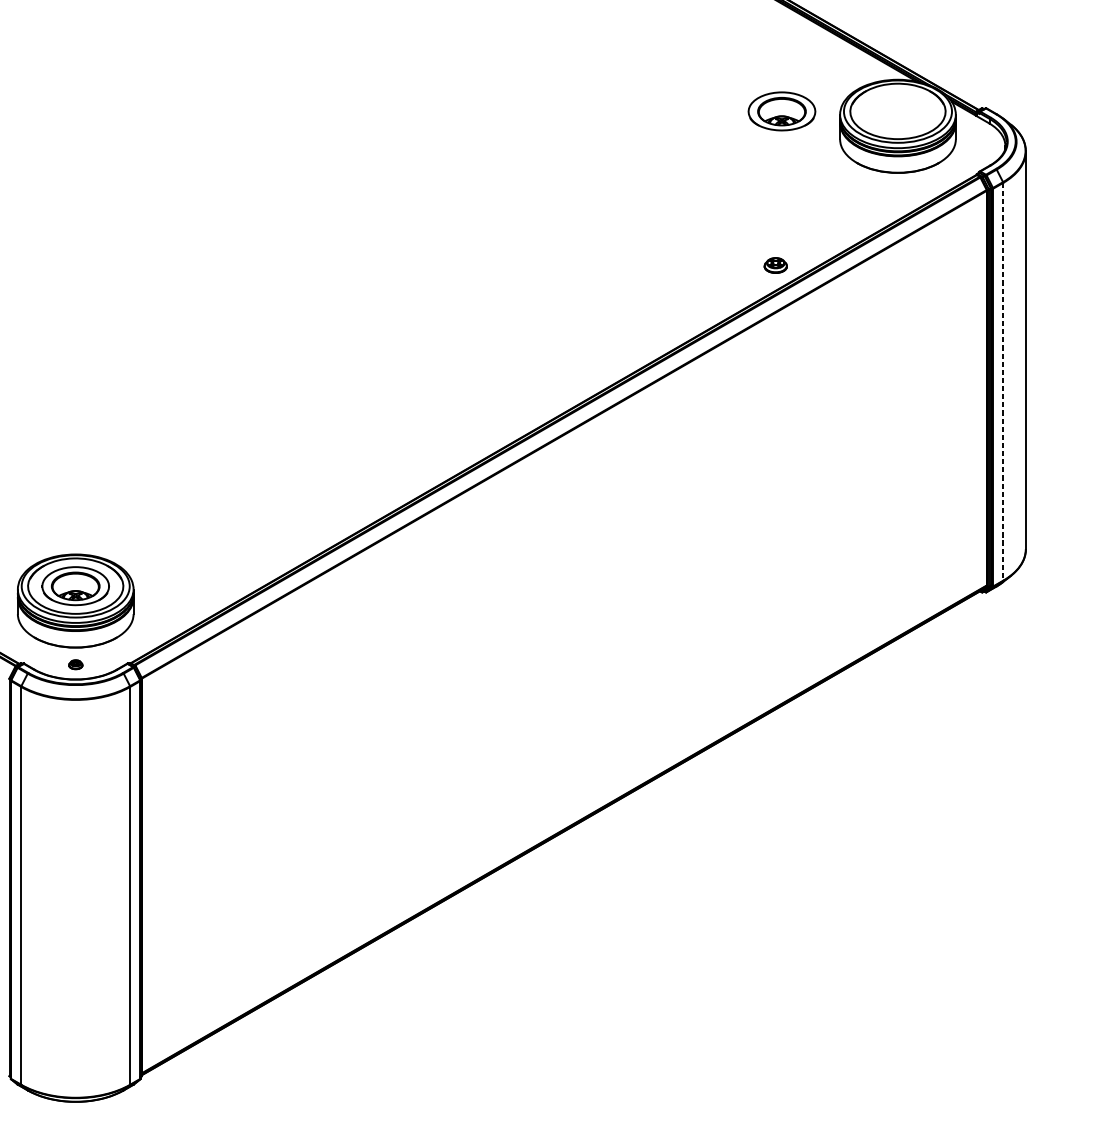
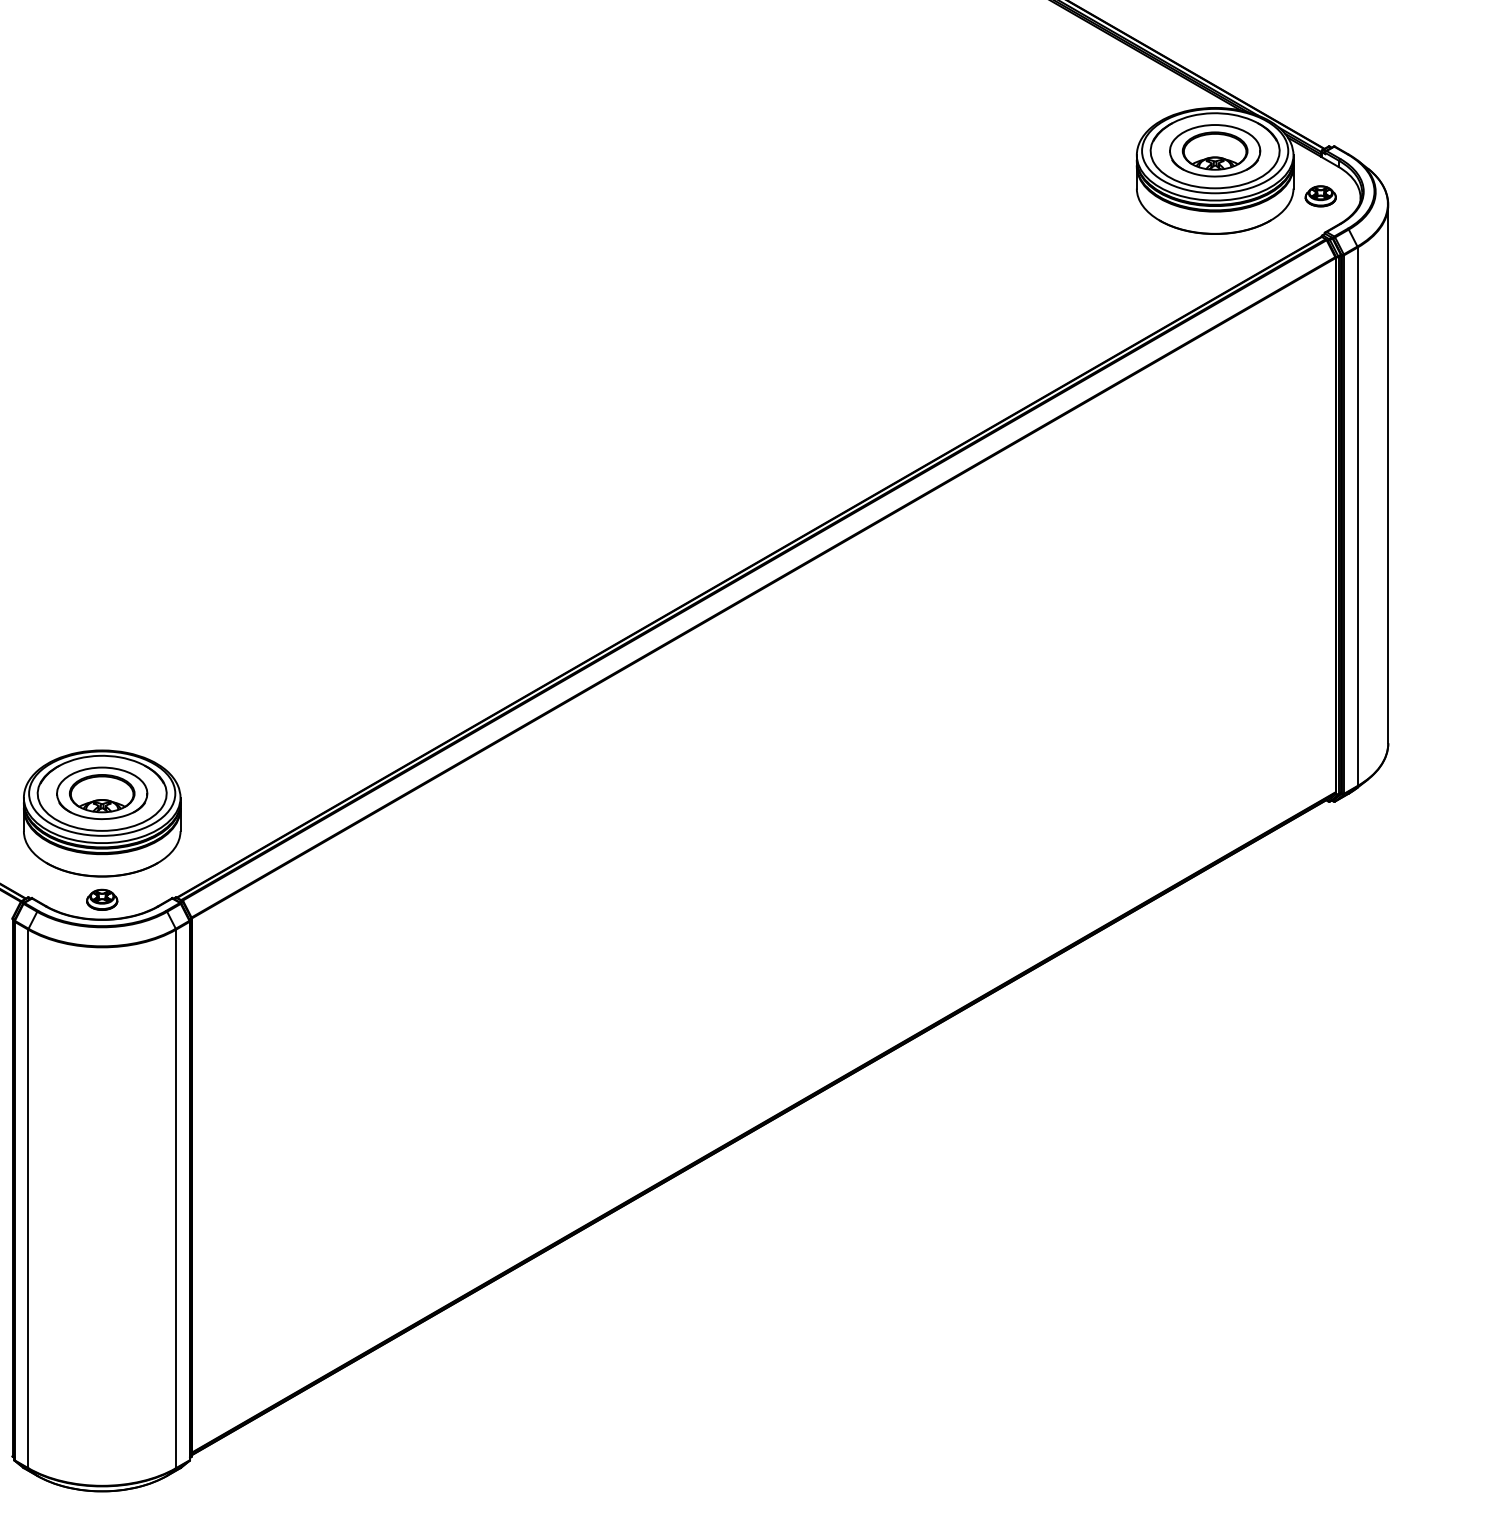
part: (782, 111) -> (1215, 150), moved
part: (775, 265) -> (1320, 196), moved
line: (1003, 382) -> (1357, 517), dashed -> solid
part: (75, 664) -> (102, 899), size x1.67

